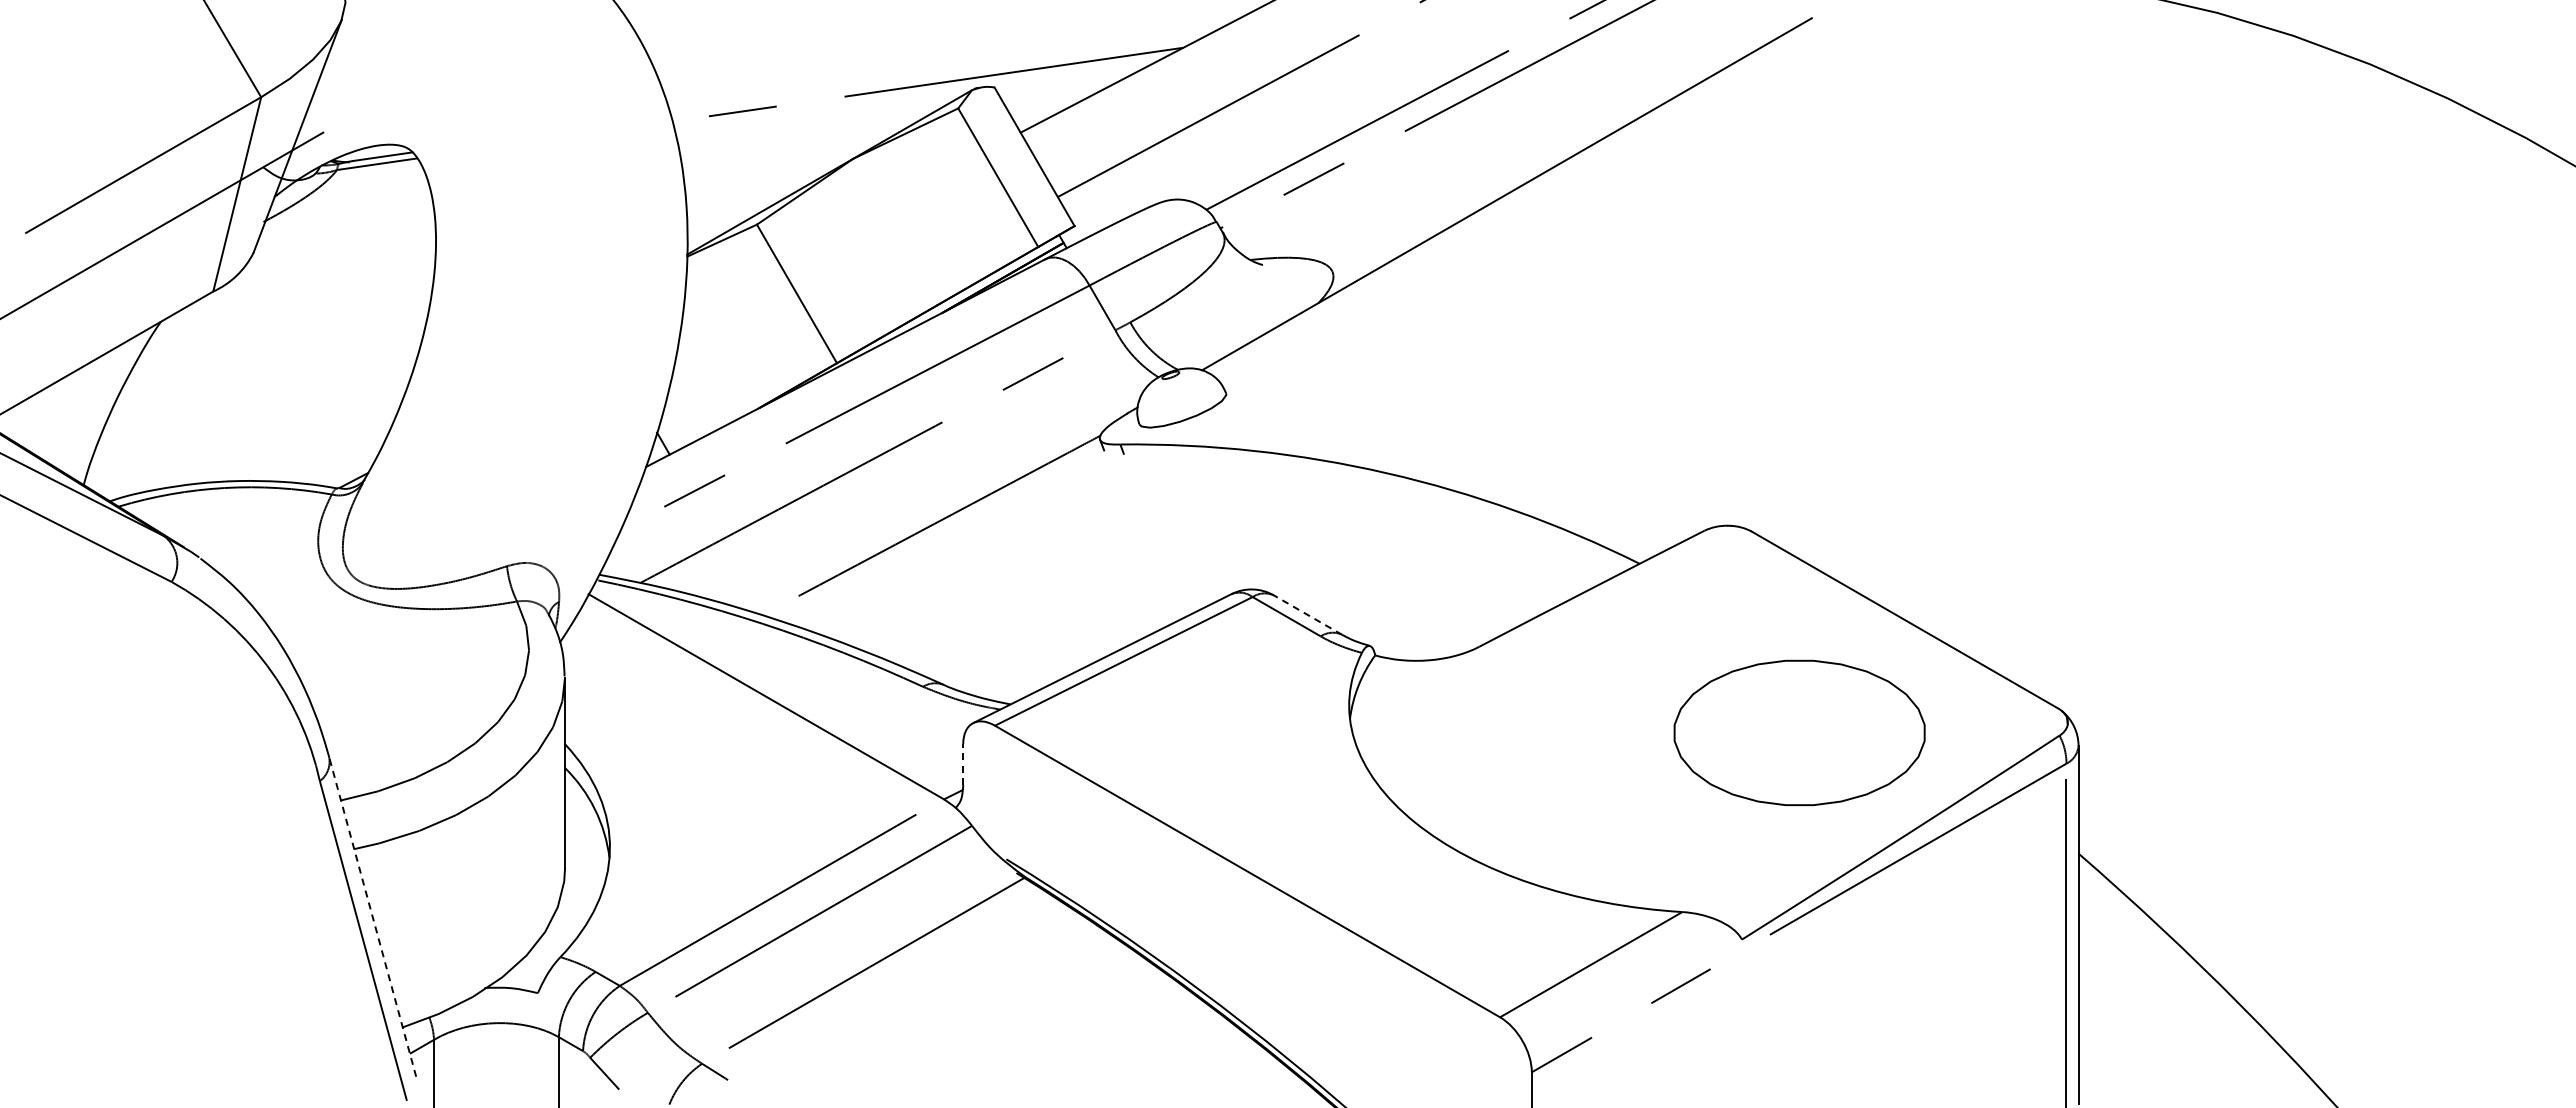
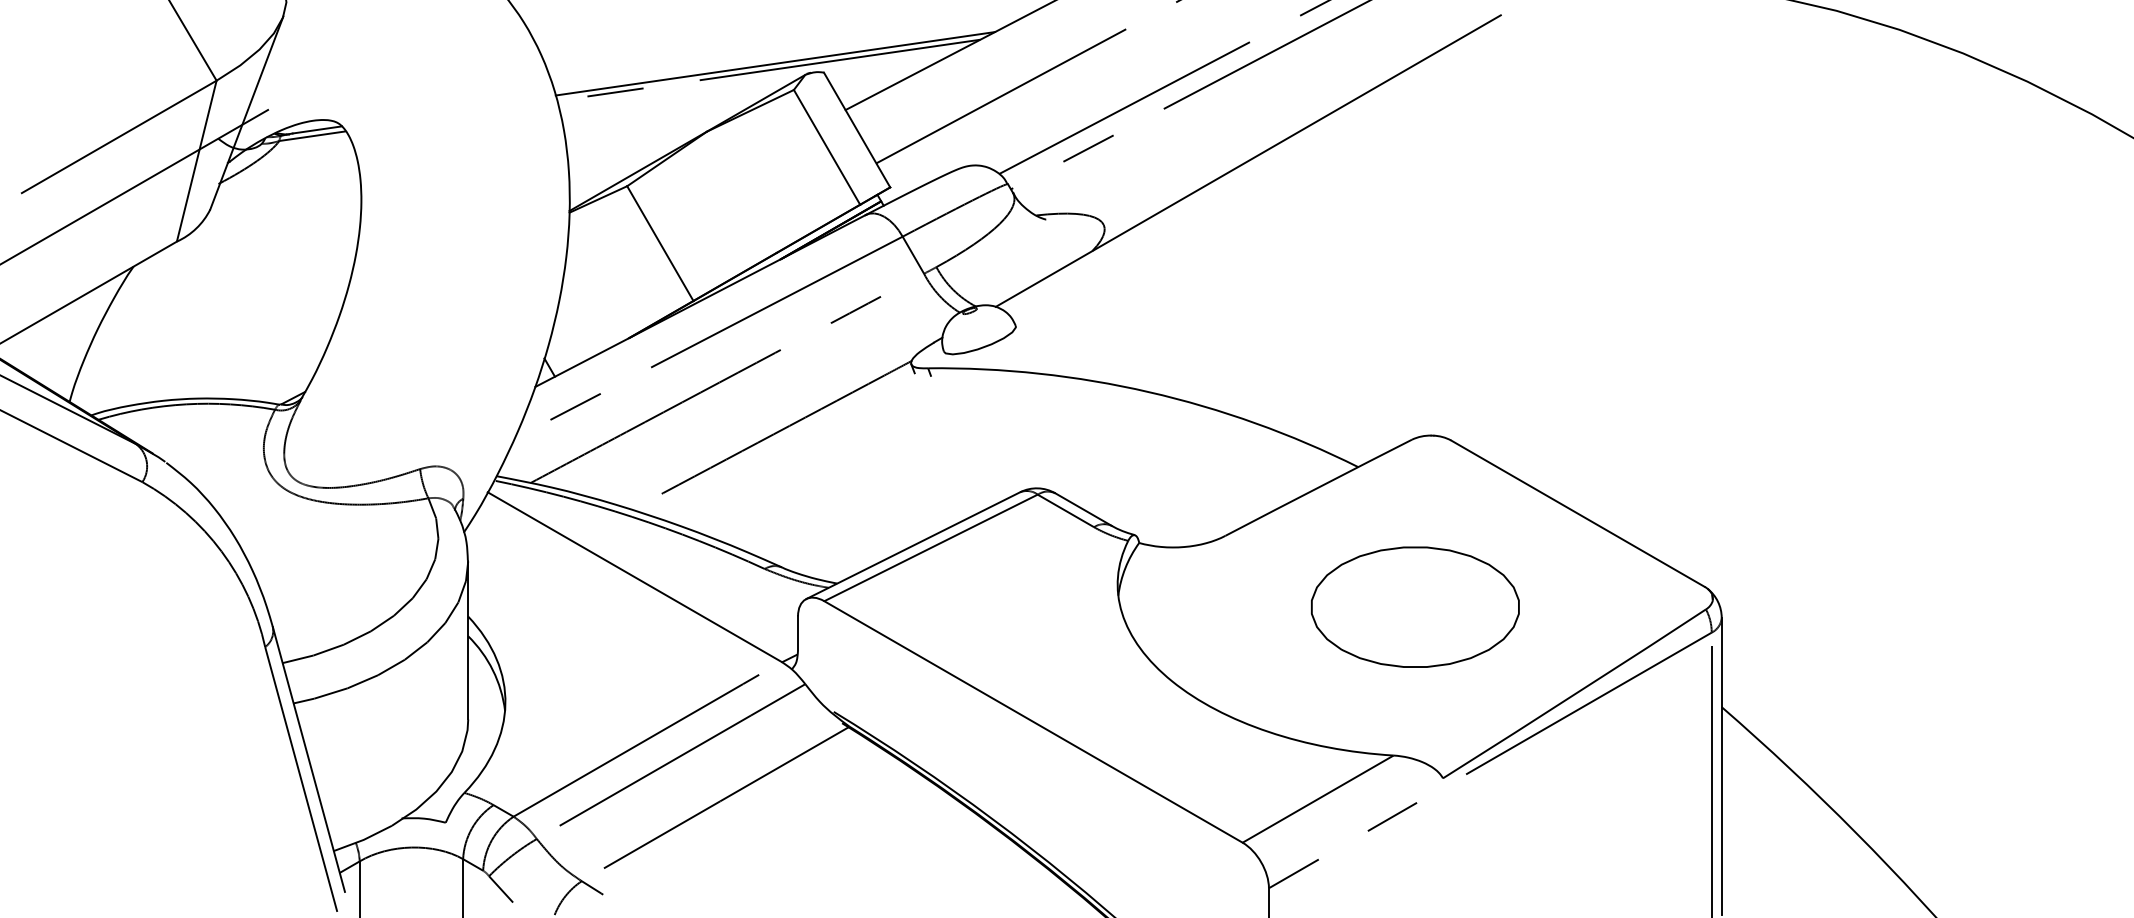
line: (935, 76) -> (775, 63), added
line: (1307, 614) -> (1083, 509), dashed -> solid
part: (1799, 732) -> (1415, 606), moved
line: (963, 764) -> (798, 633), dashed -> solid
line: (372, 916) -> (308, 759), dashed -> solid

